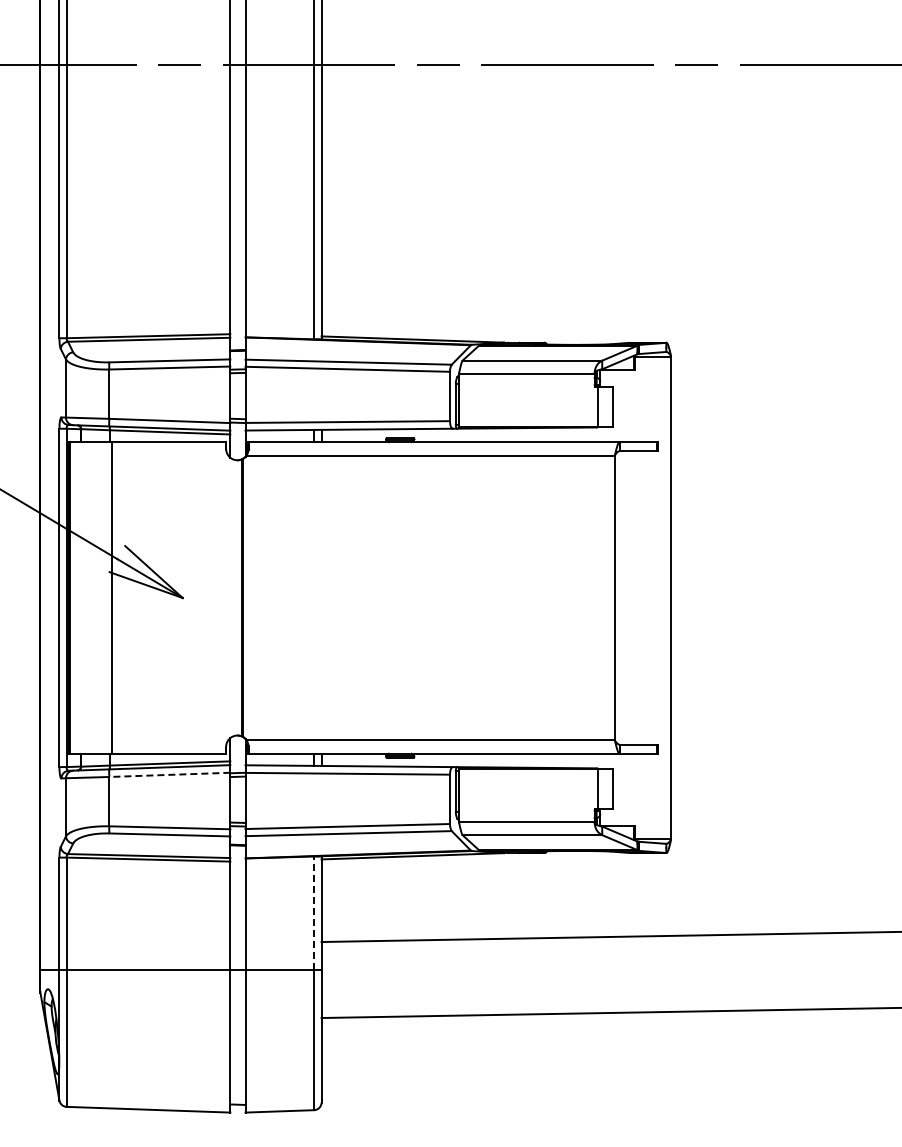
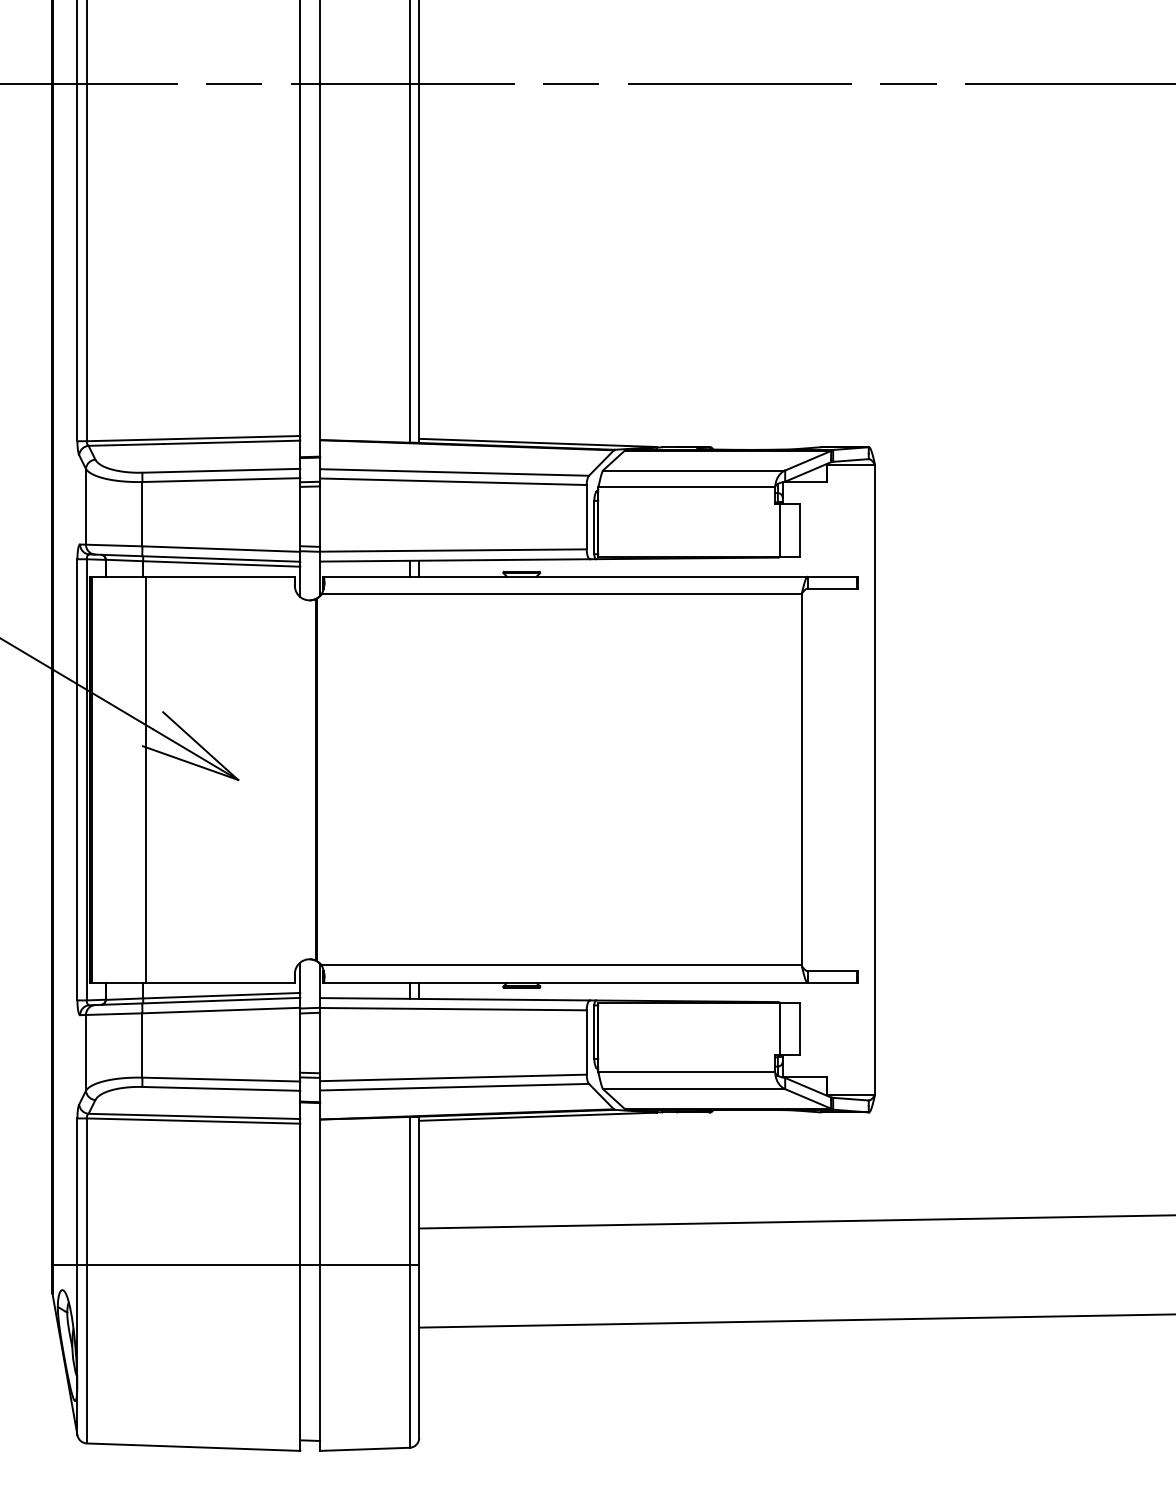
line: (169, 774) -> (220, 1010), dashed -> solid
line: (314, 913) -> (410, 1191), dashed -> solid

